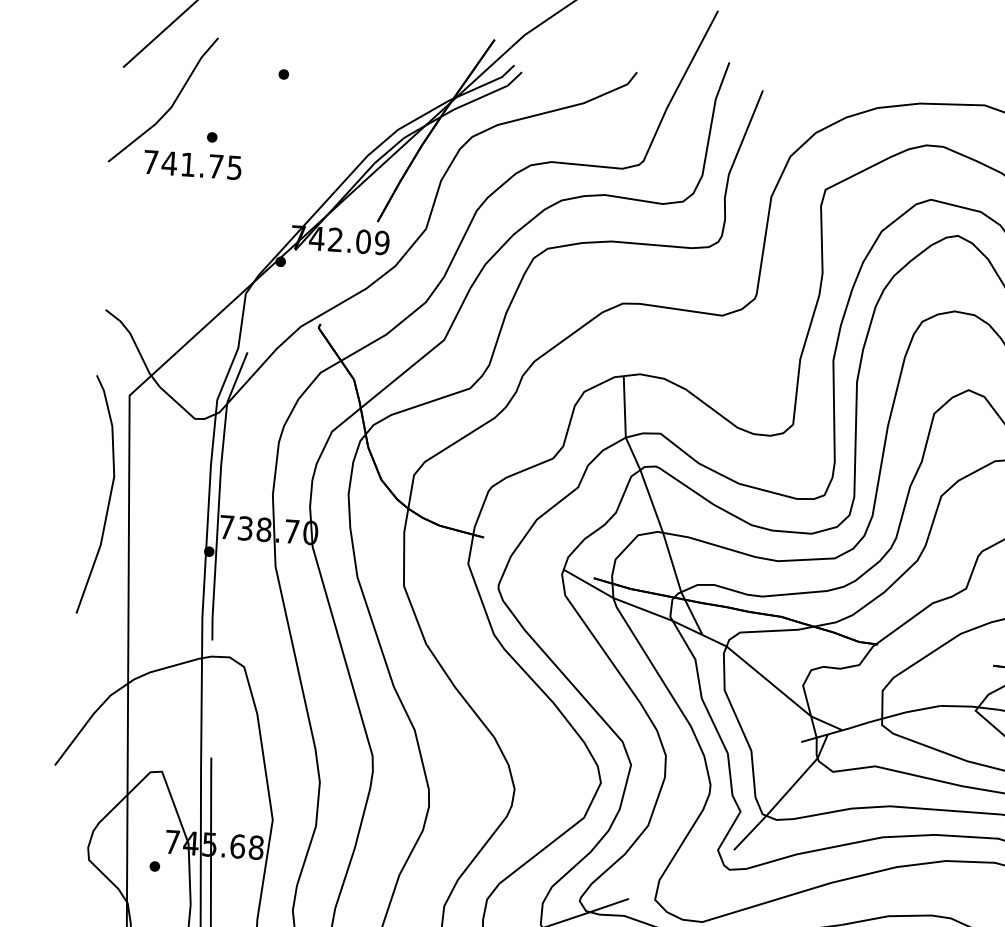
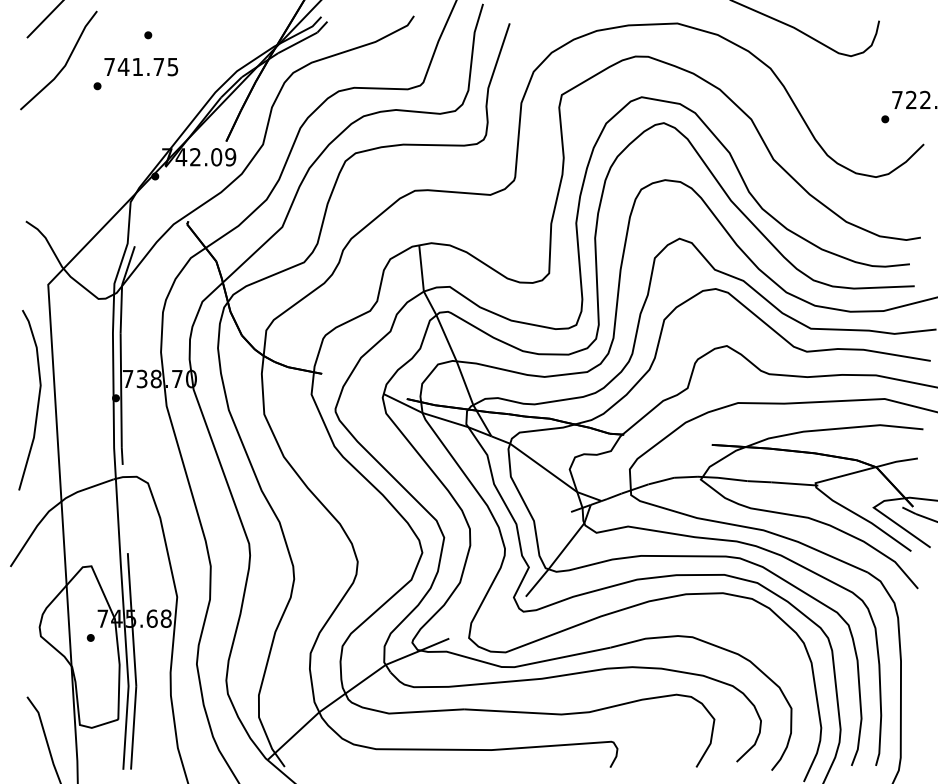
text: (193, 165) -> (141, 67), moved
curve: (108, 496) -> (37, 400), moved

